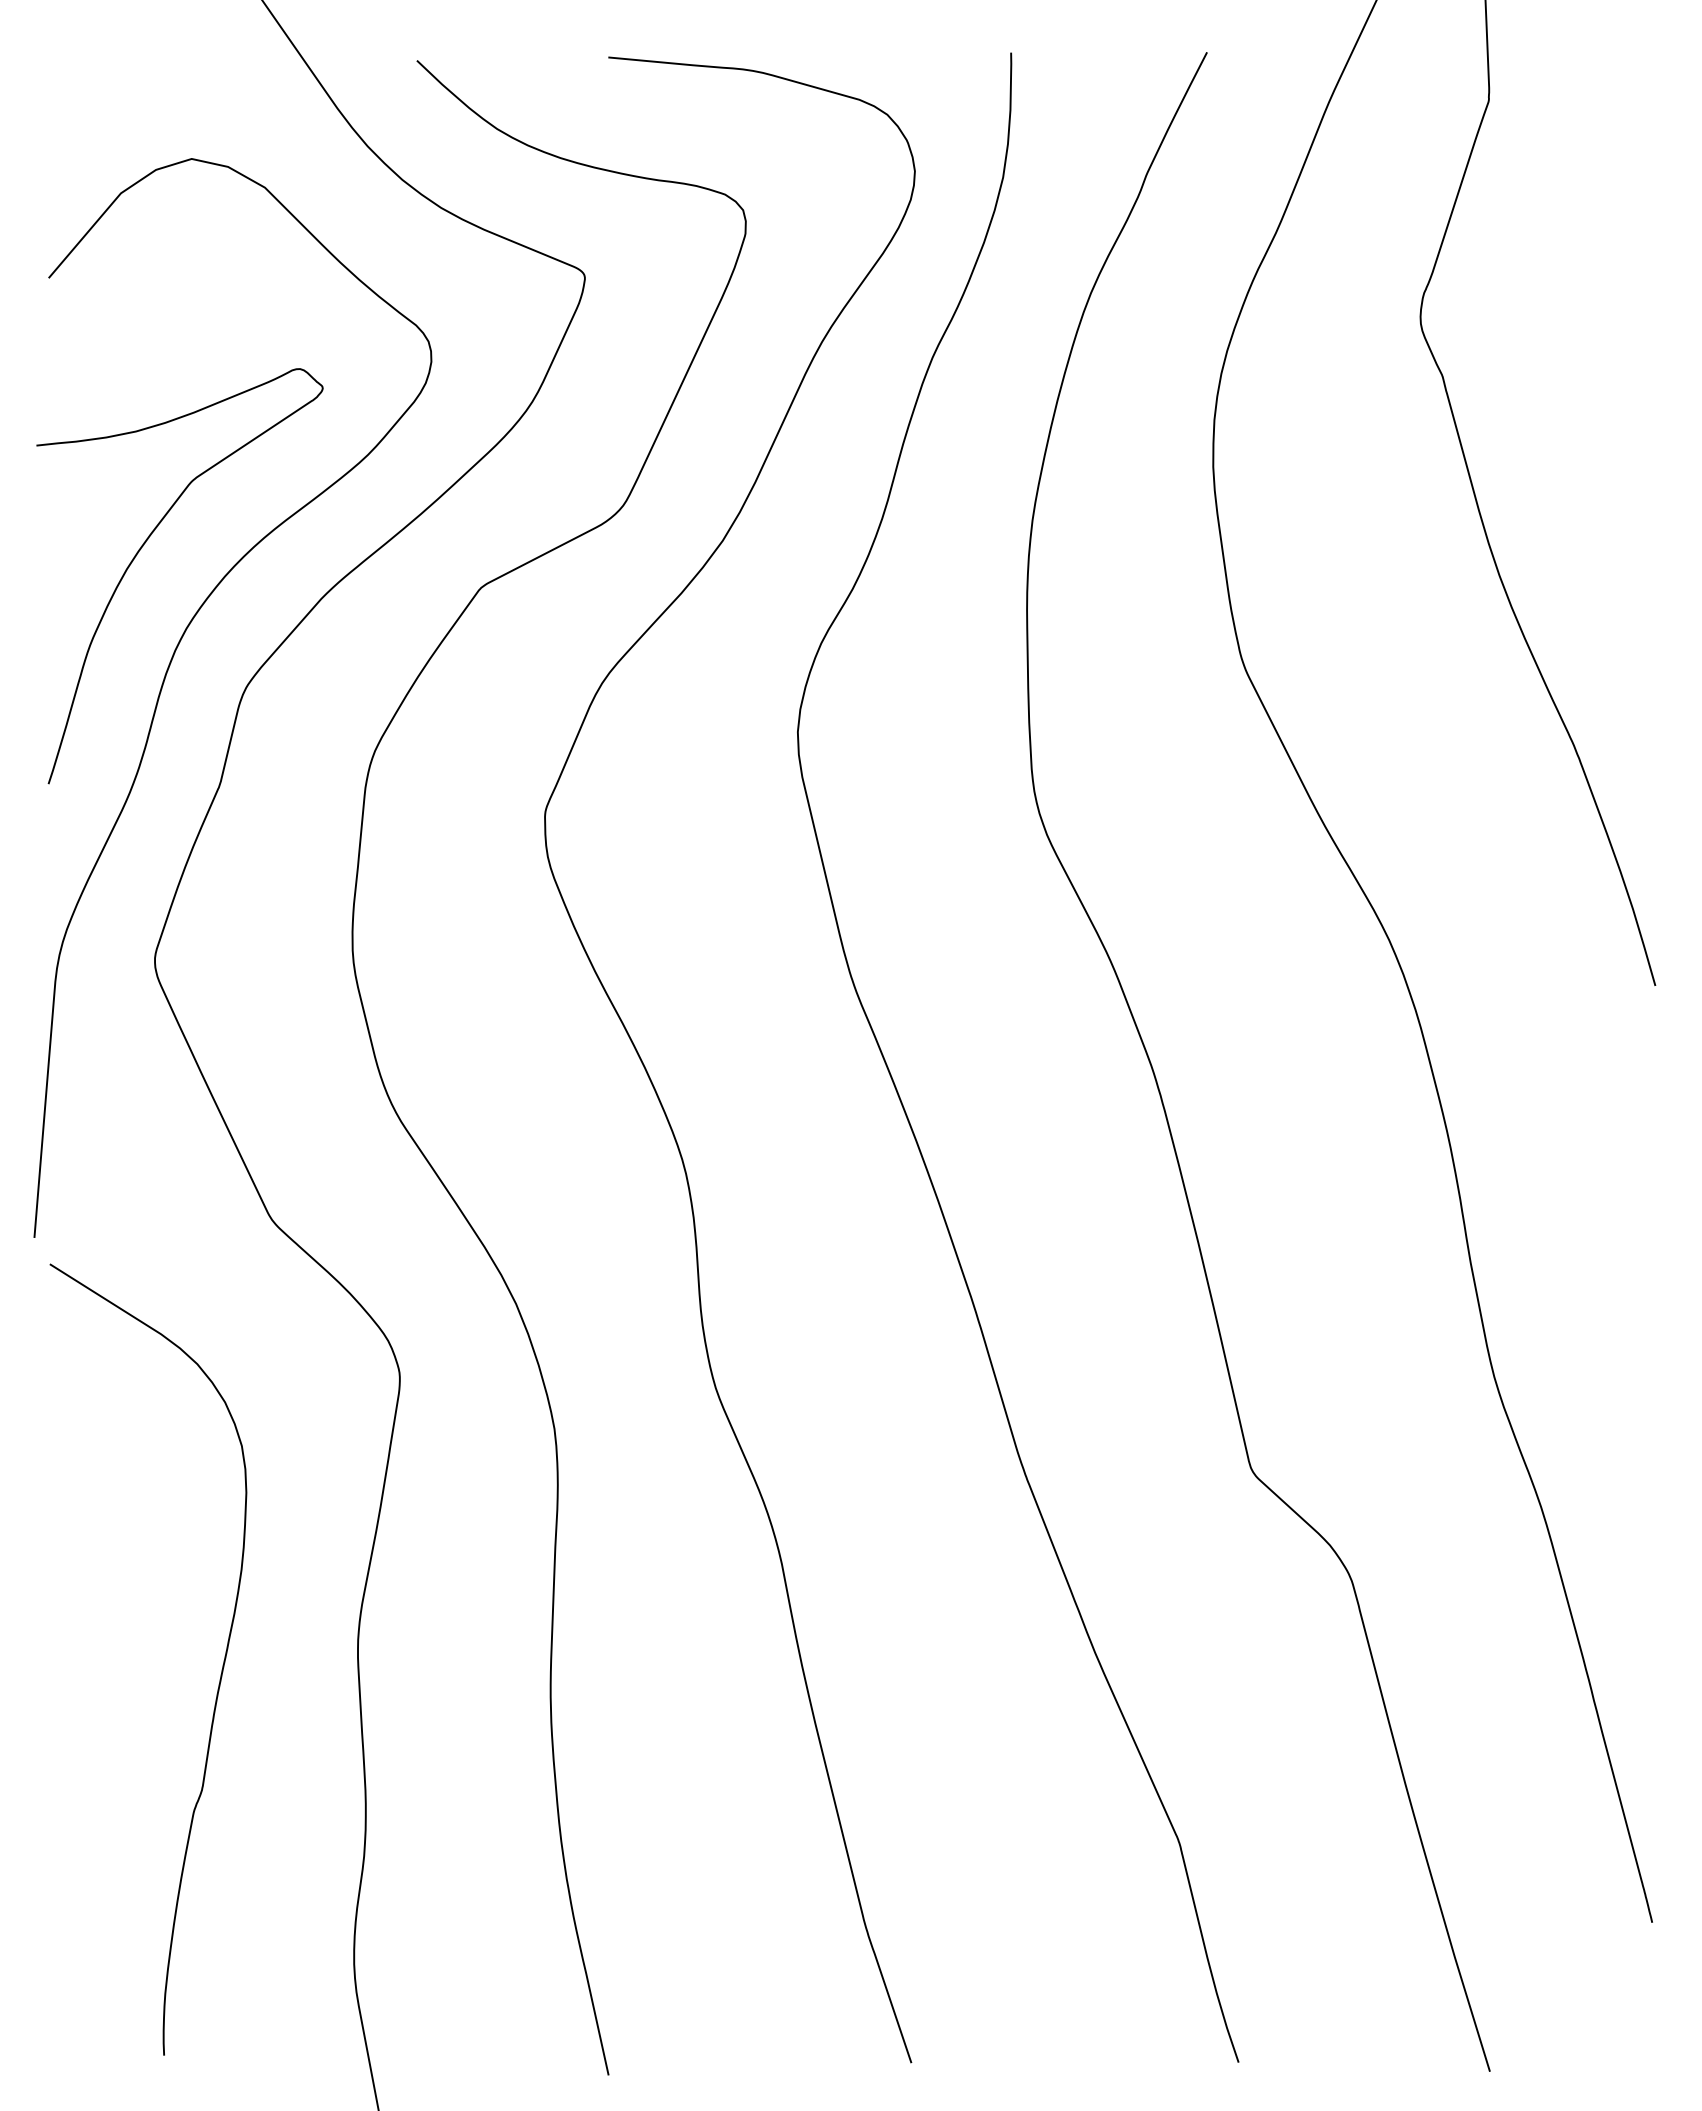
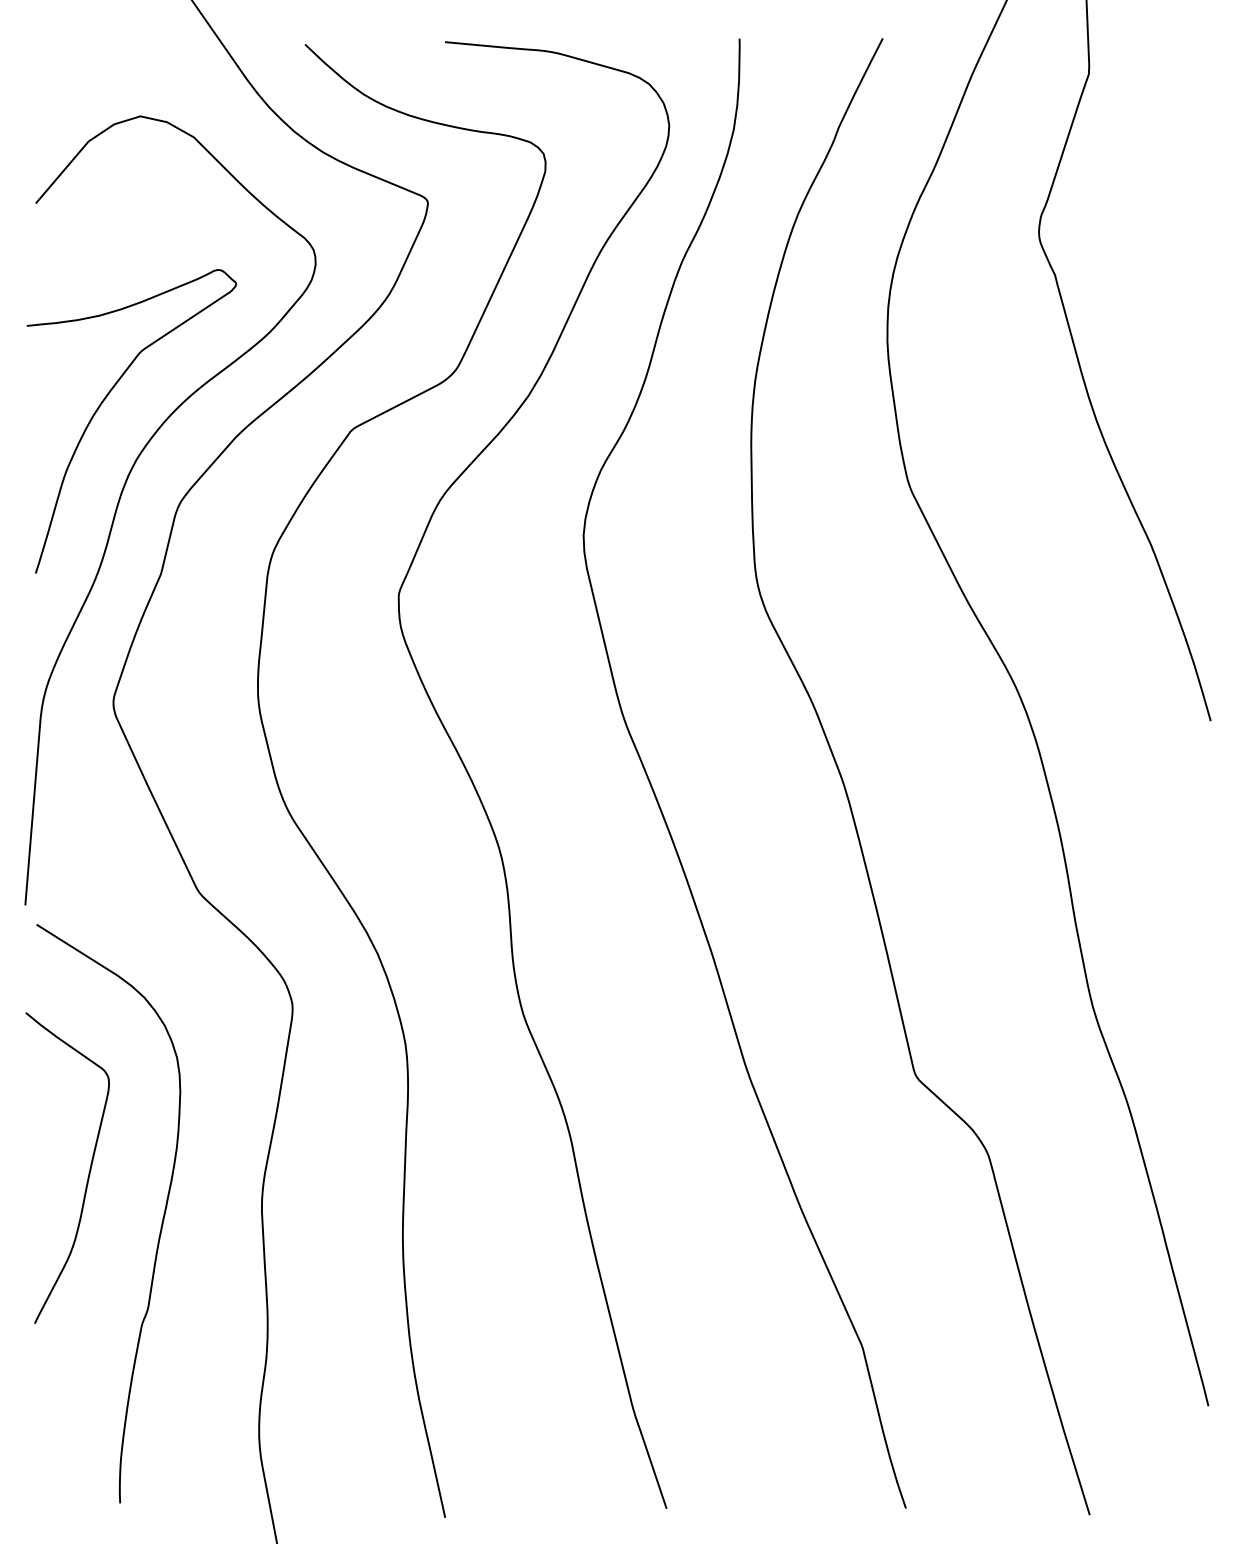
curve: (120, 1606) -> (88, 1174), added

